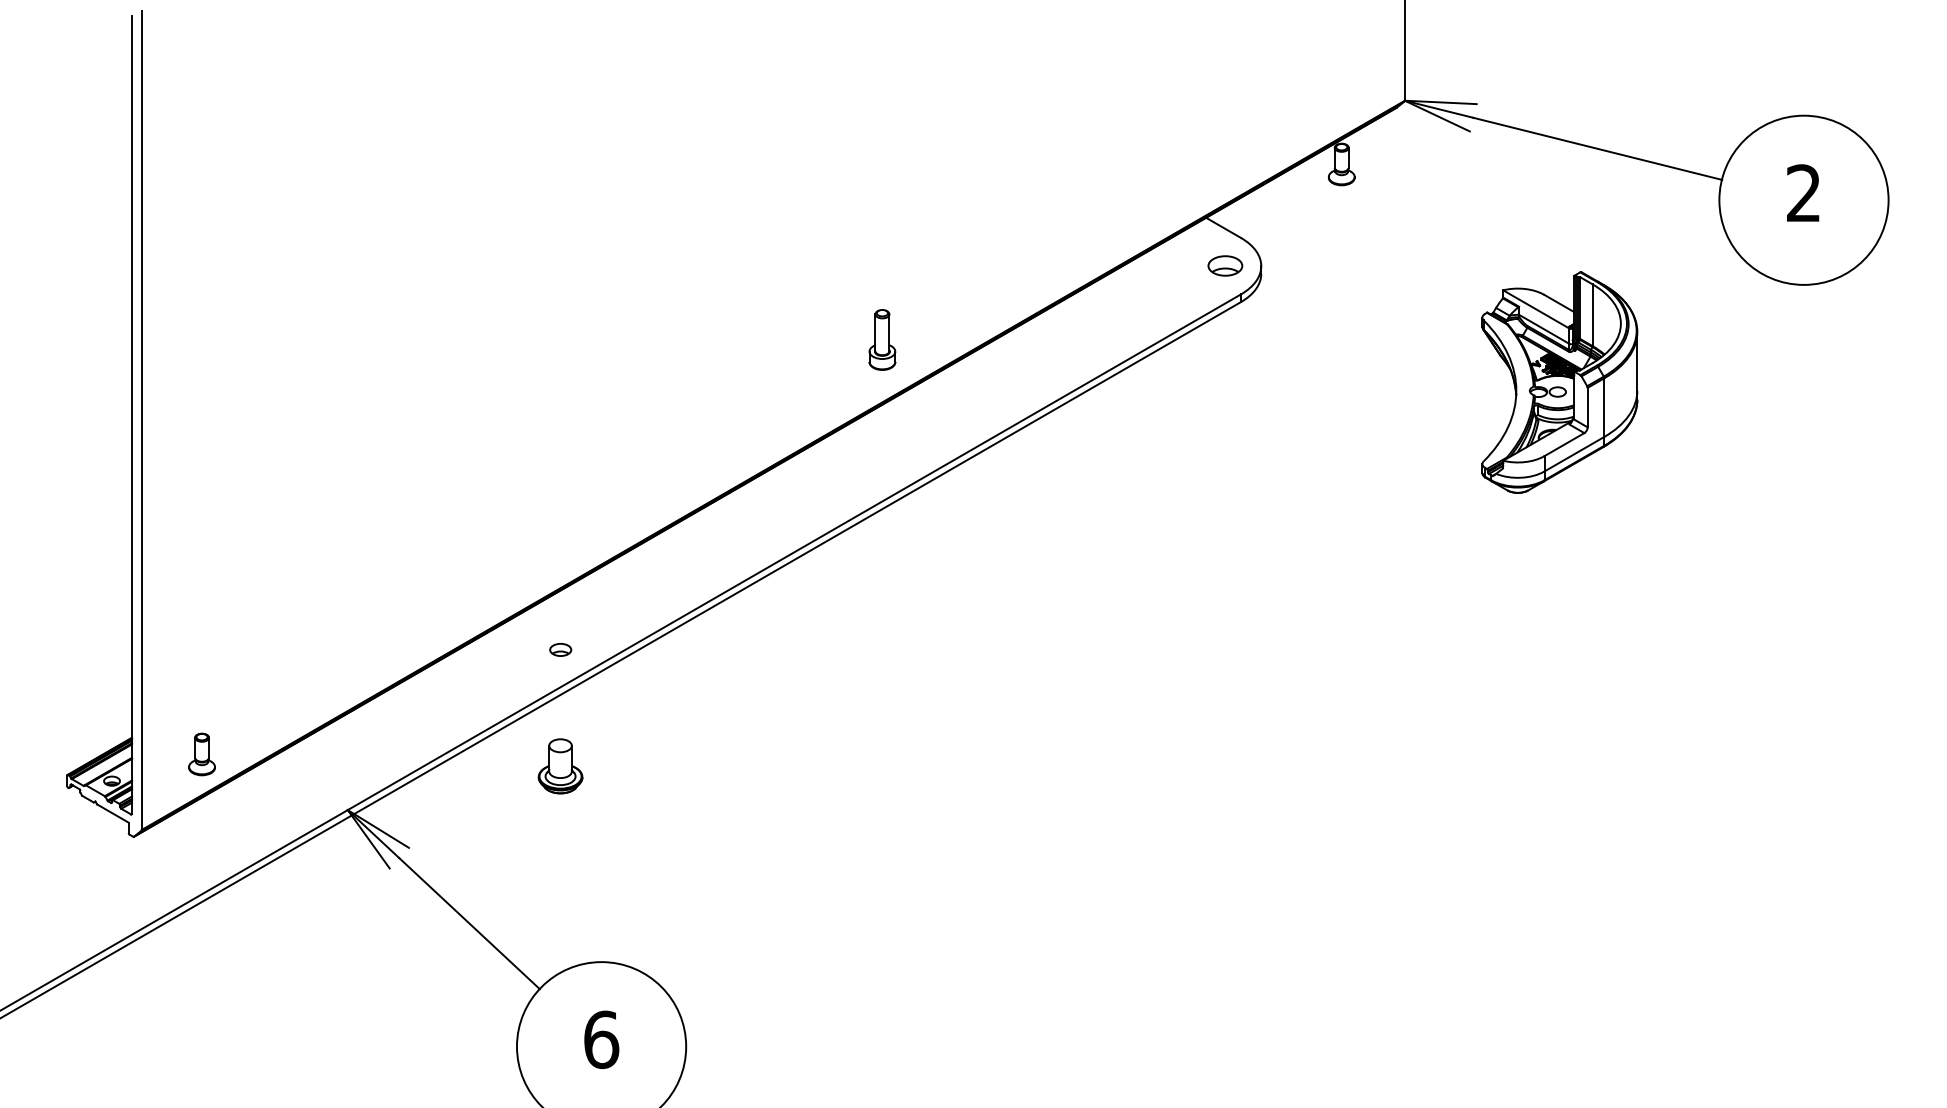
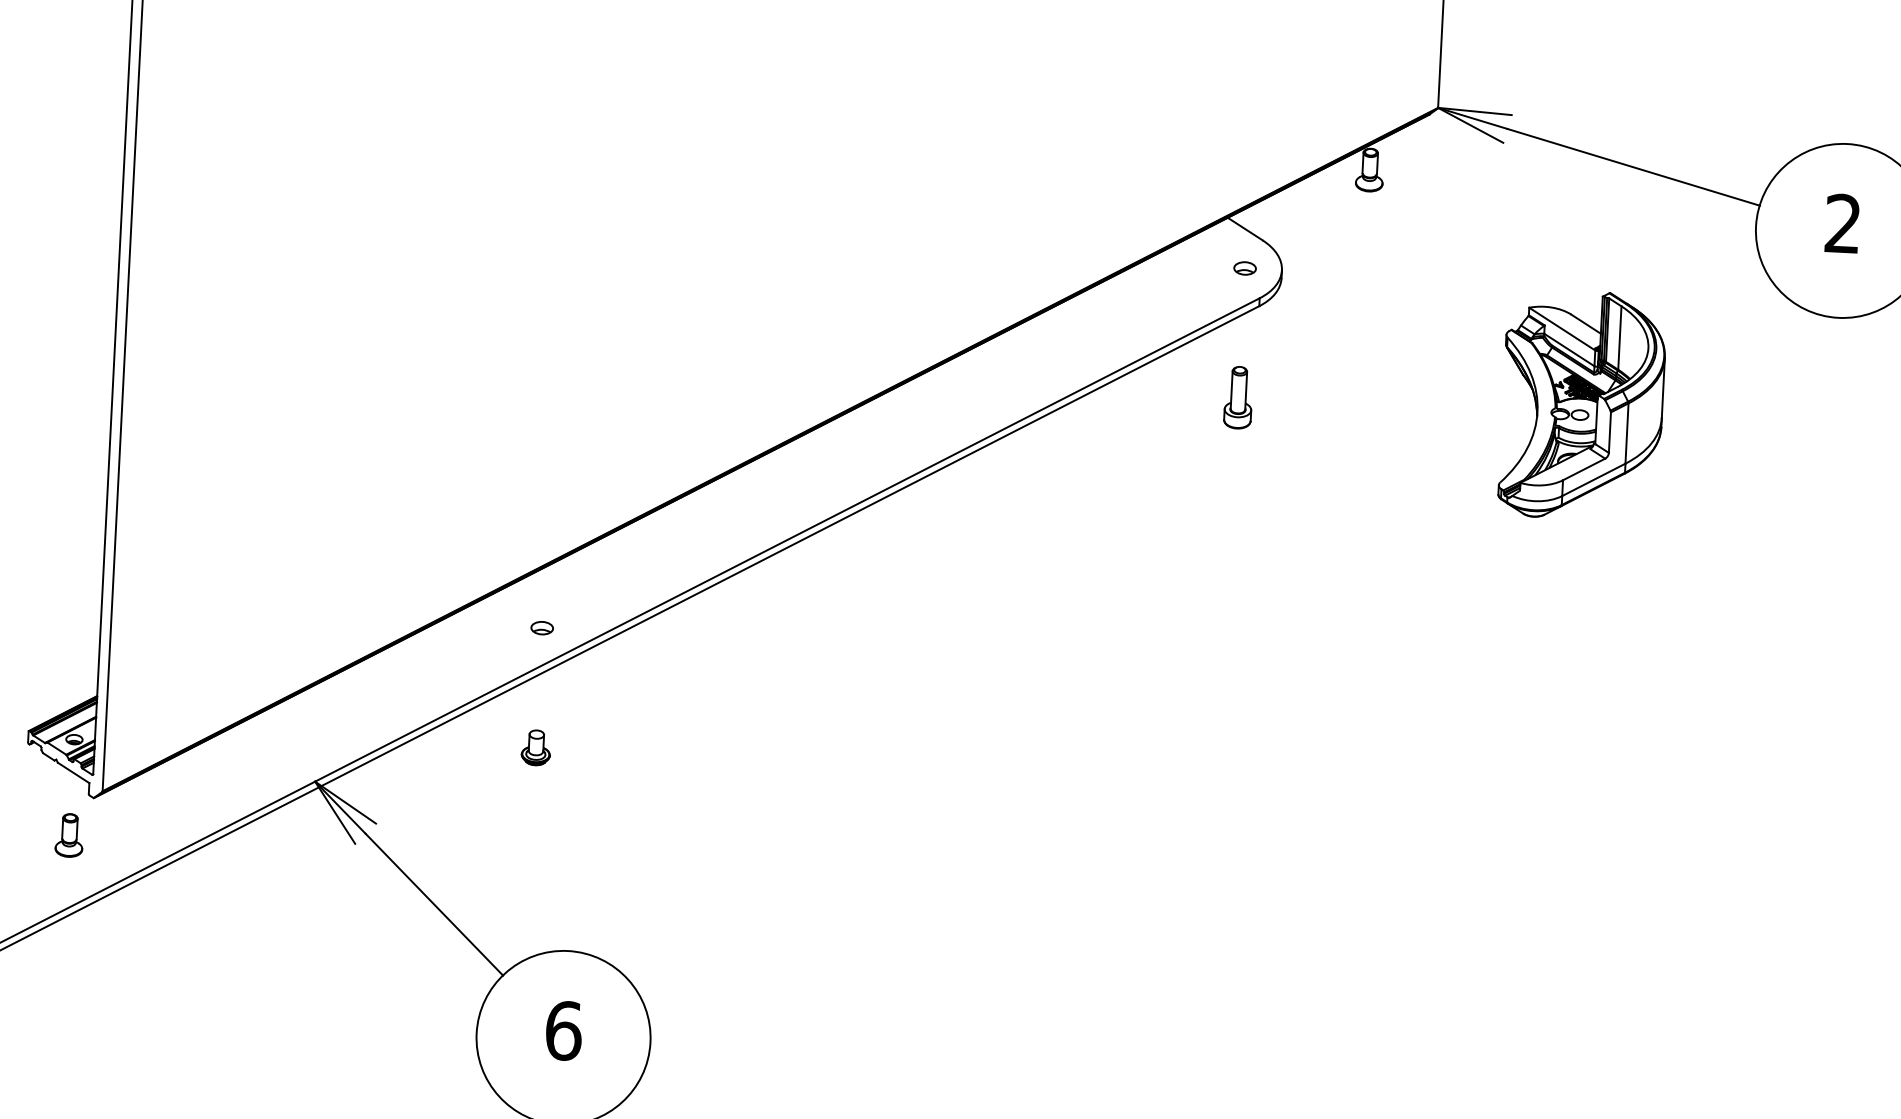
part: (1225, 266) -> (1245, 268), size x0.62
part: (882, 339) -> (1238, 397), moved
part: (201, 754) -> (69, 835), moved
part: (560, 766) -> (535, 747), size x0.62

